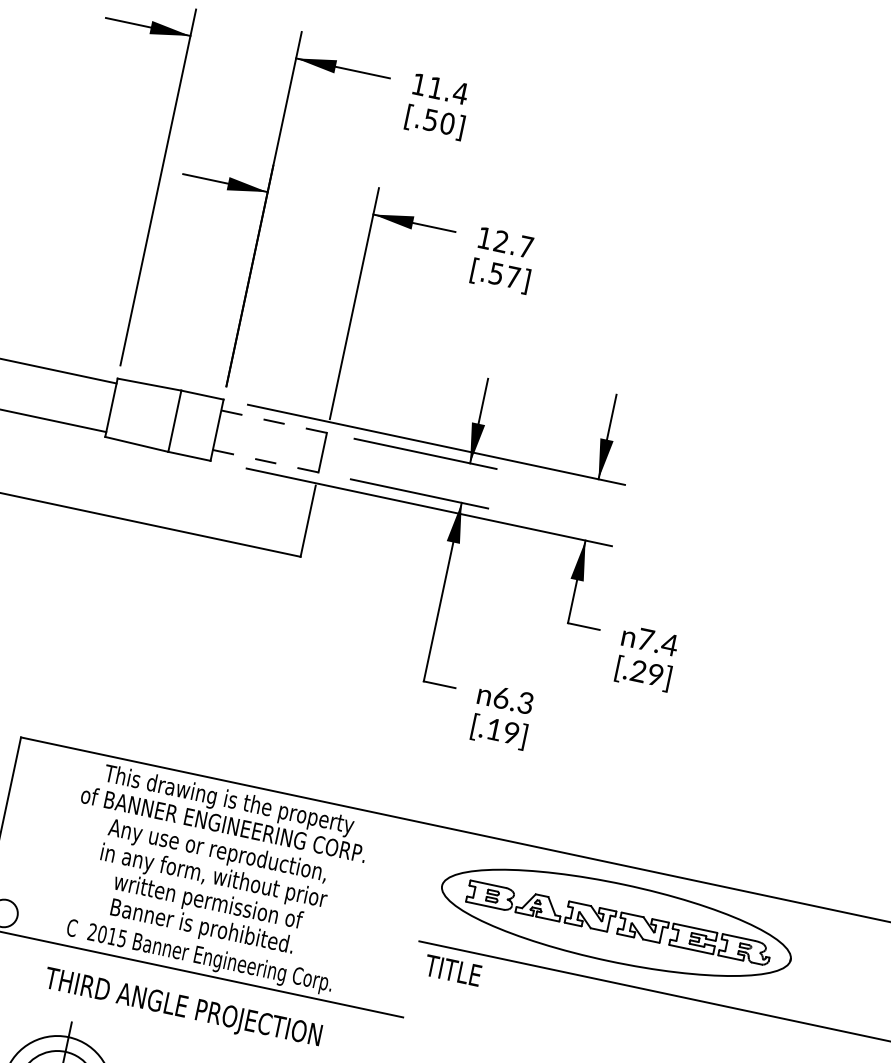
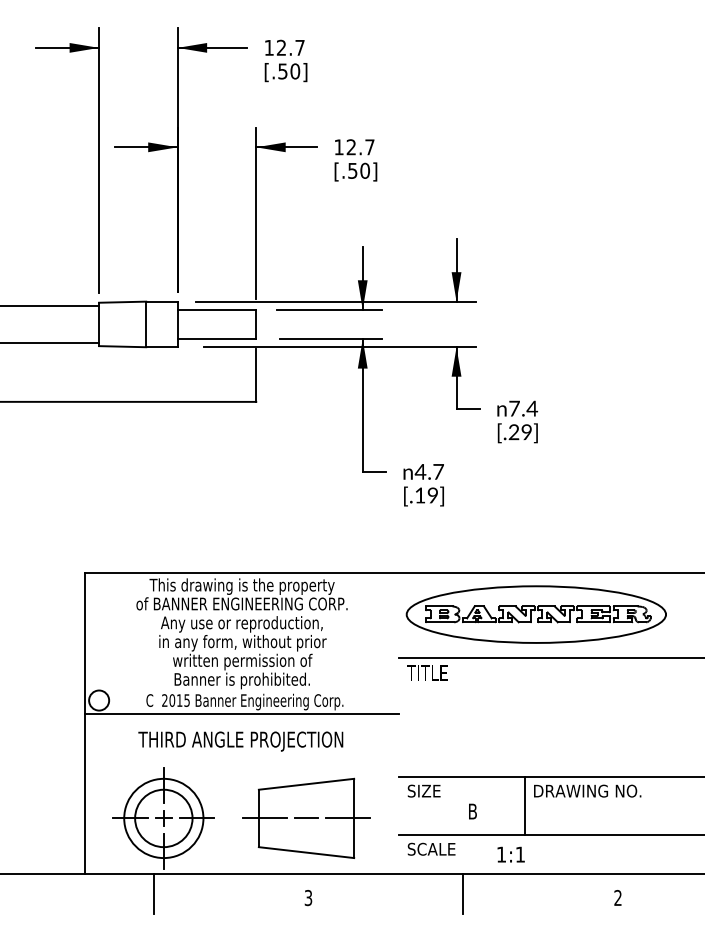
text: (447, 90) -> (290, 47), 11.4 -> 12.7
text: (512, 276) -> (364, 170), [.57] -> [.50]
line: (273, 421) -> (216, 309), dashed -> solid
line: (265, 461) -> (216, 339), dashed -> solid
text: (512, 699) -> (428, 471), 6.3 -> 4.7

